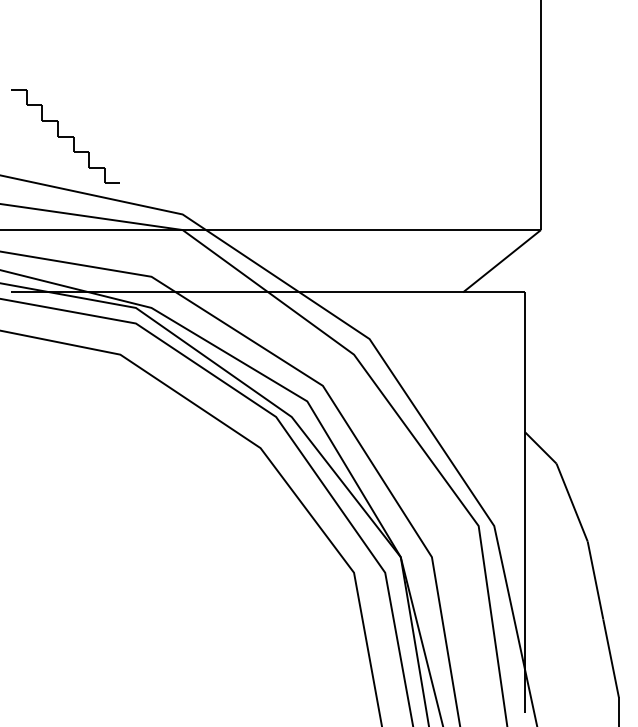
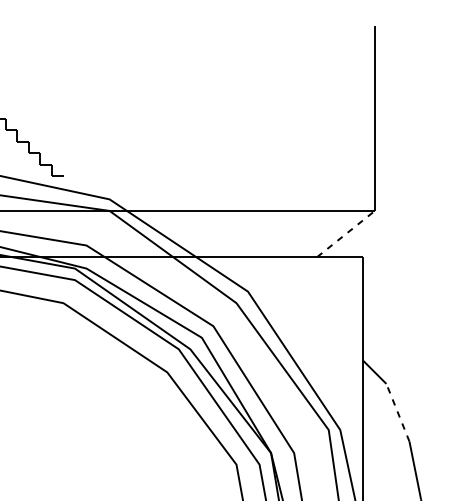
line: (502, 261) -> (346, 234), solid -> dashed
line: (572, 502) -> (398, 412), solid -> dashed

